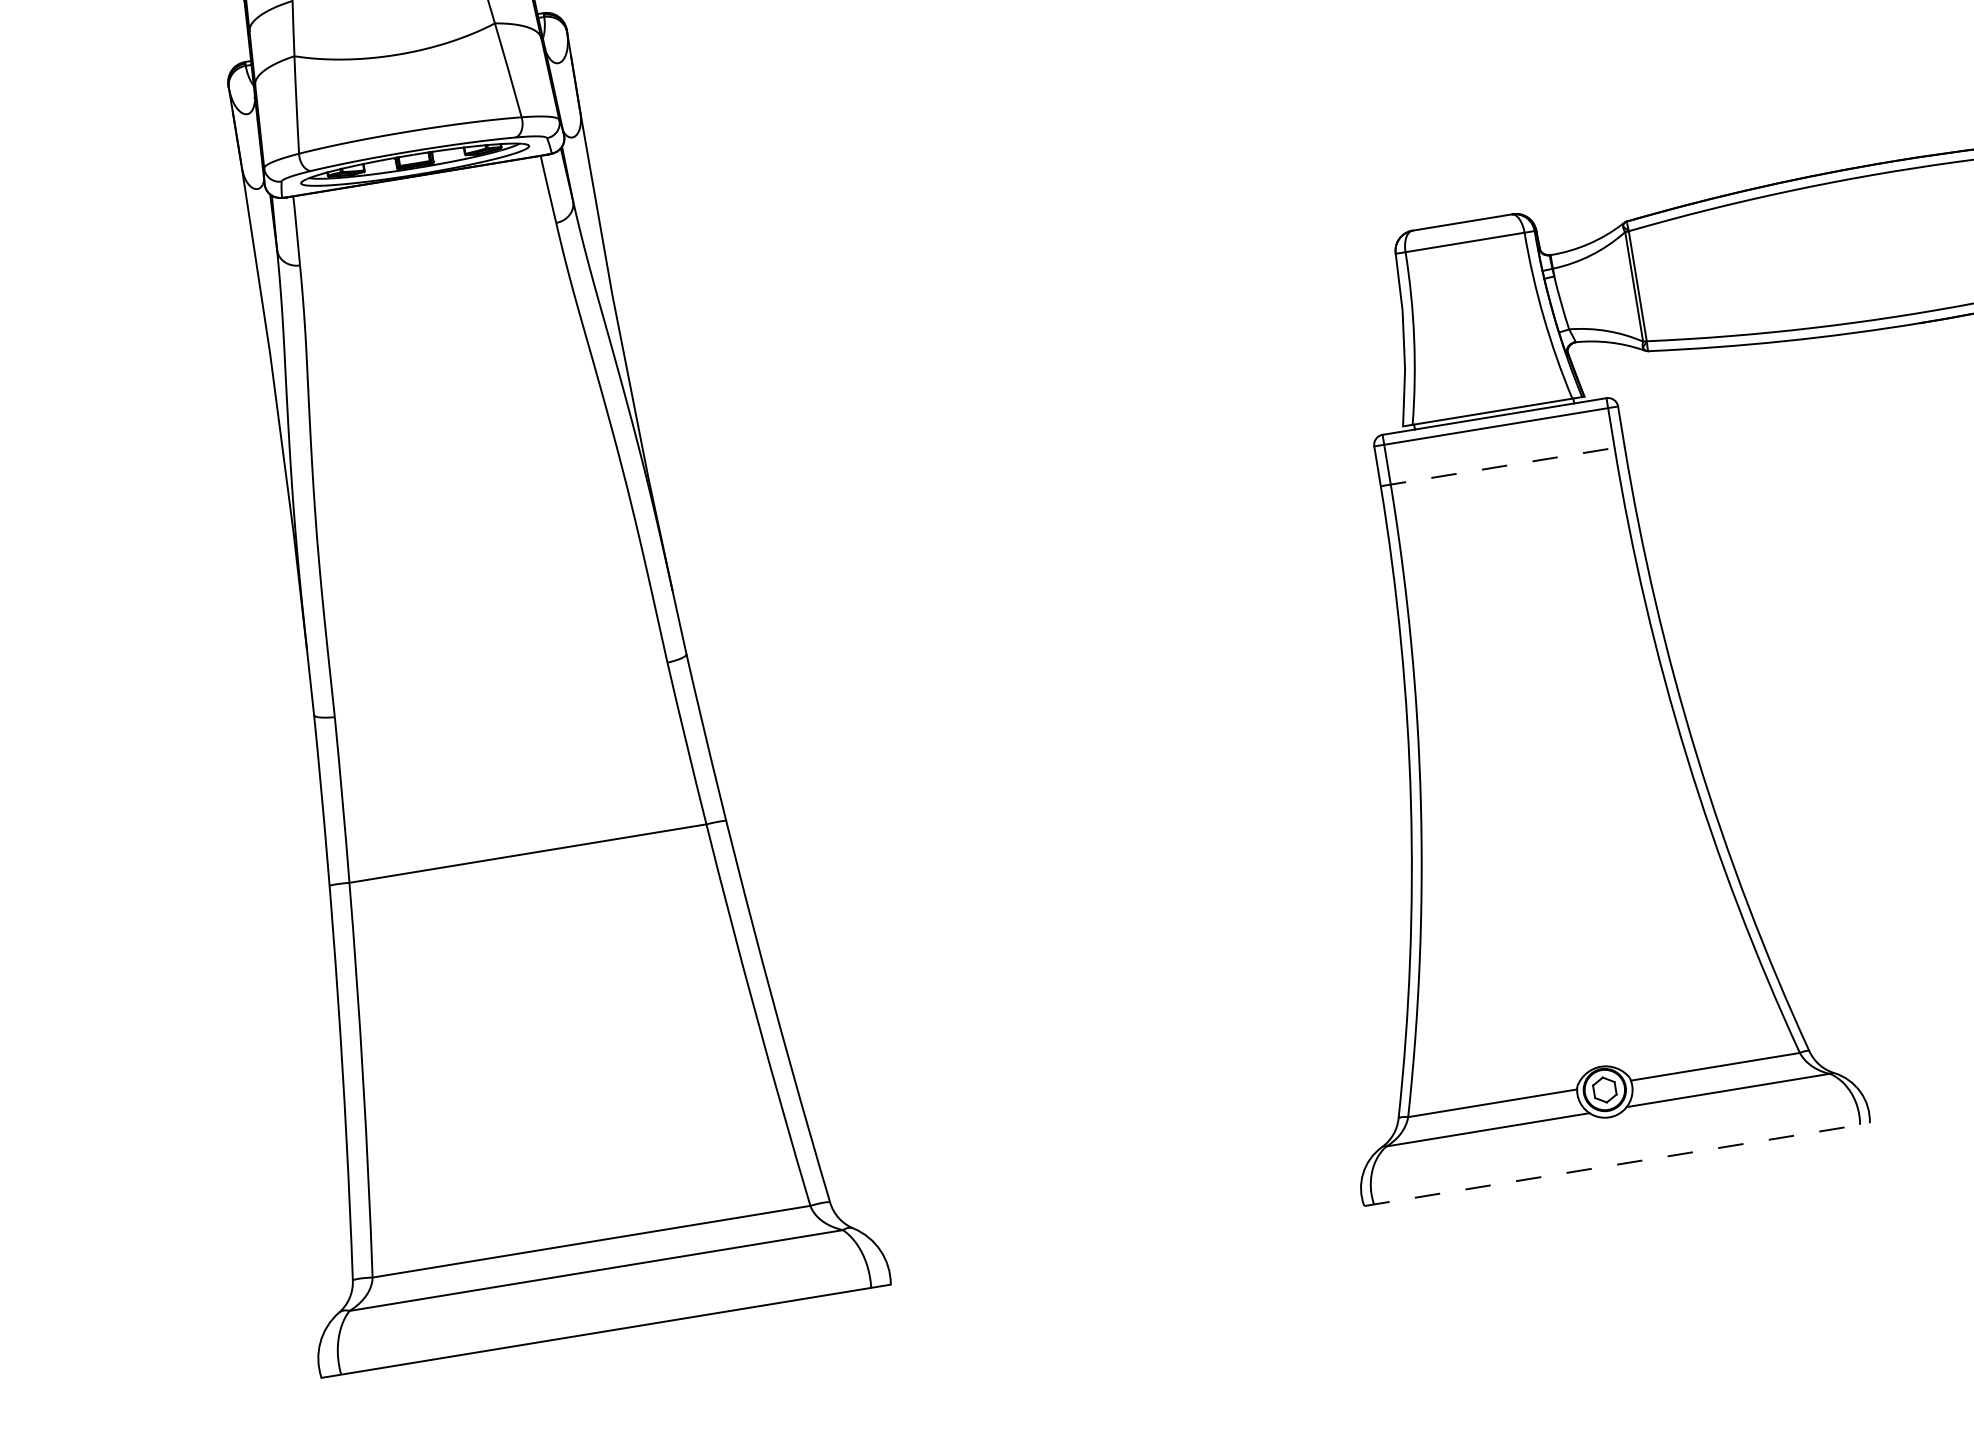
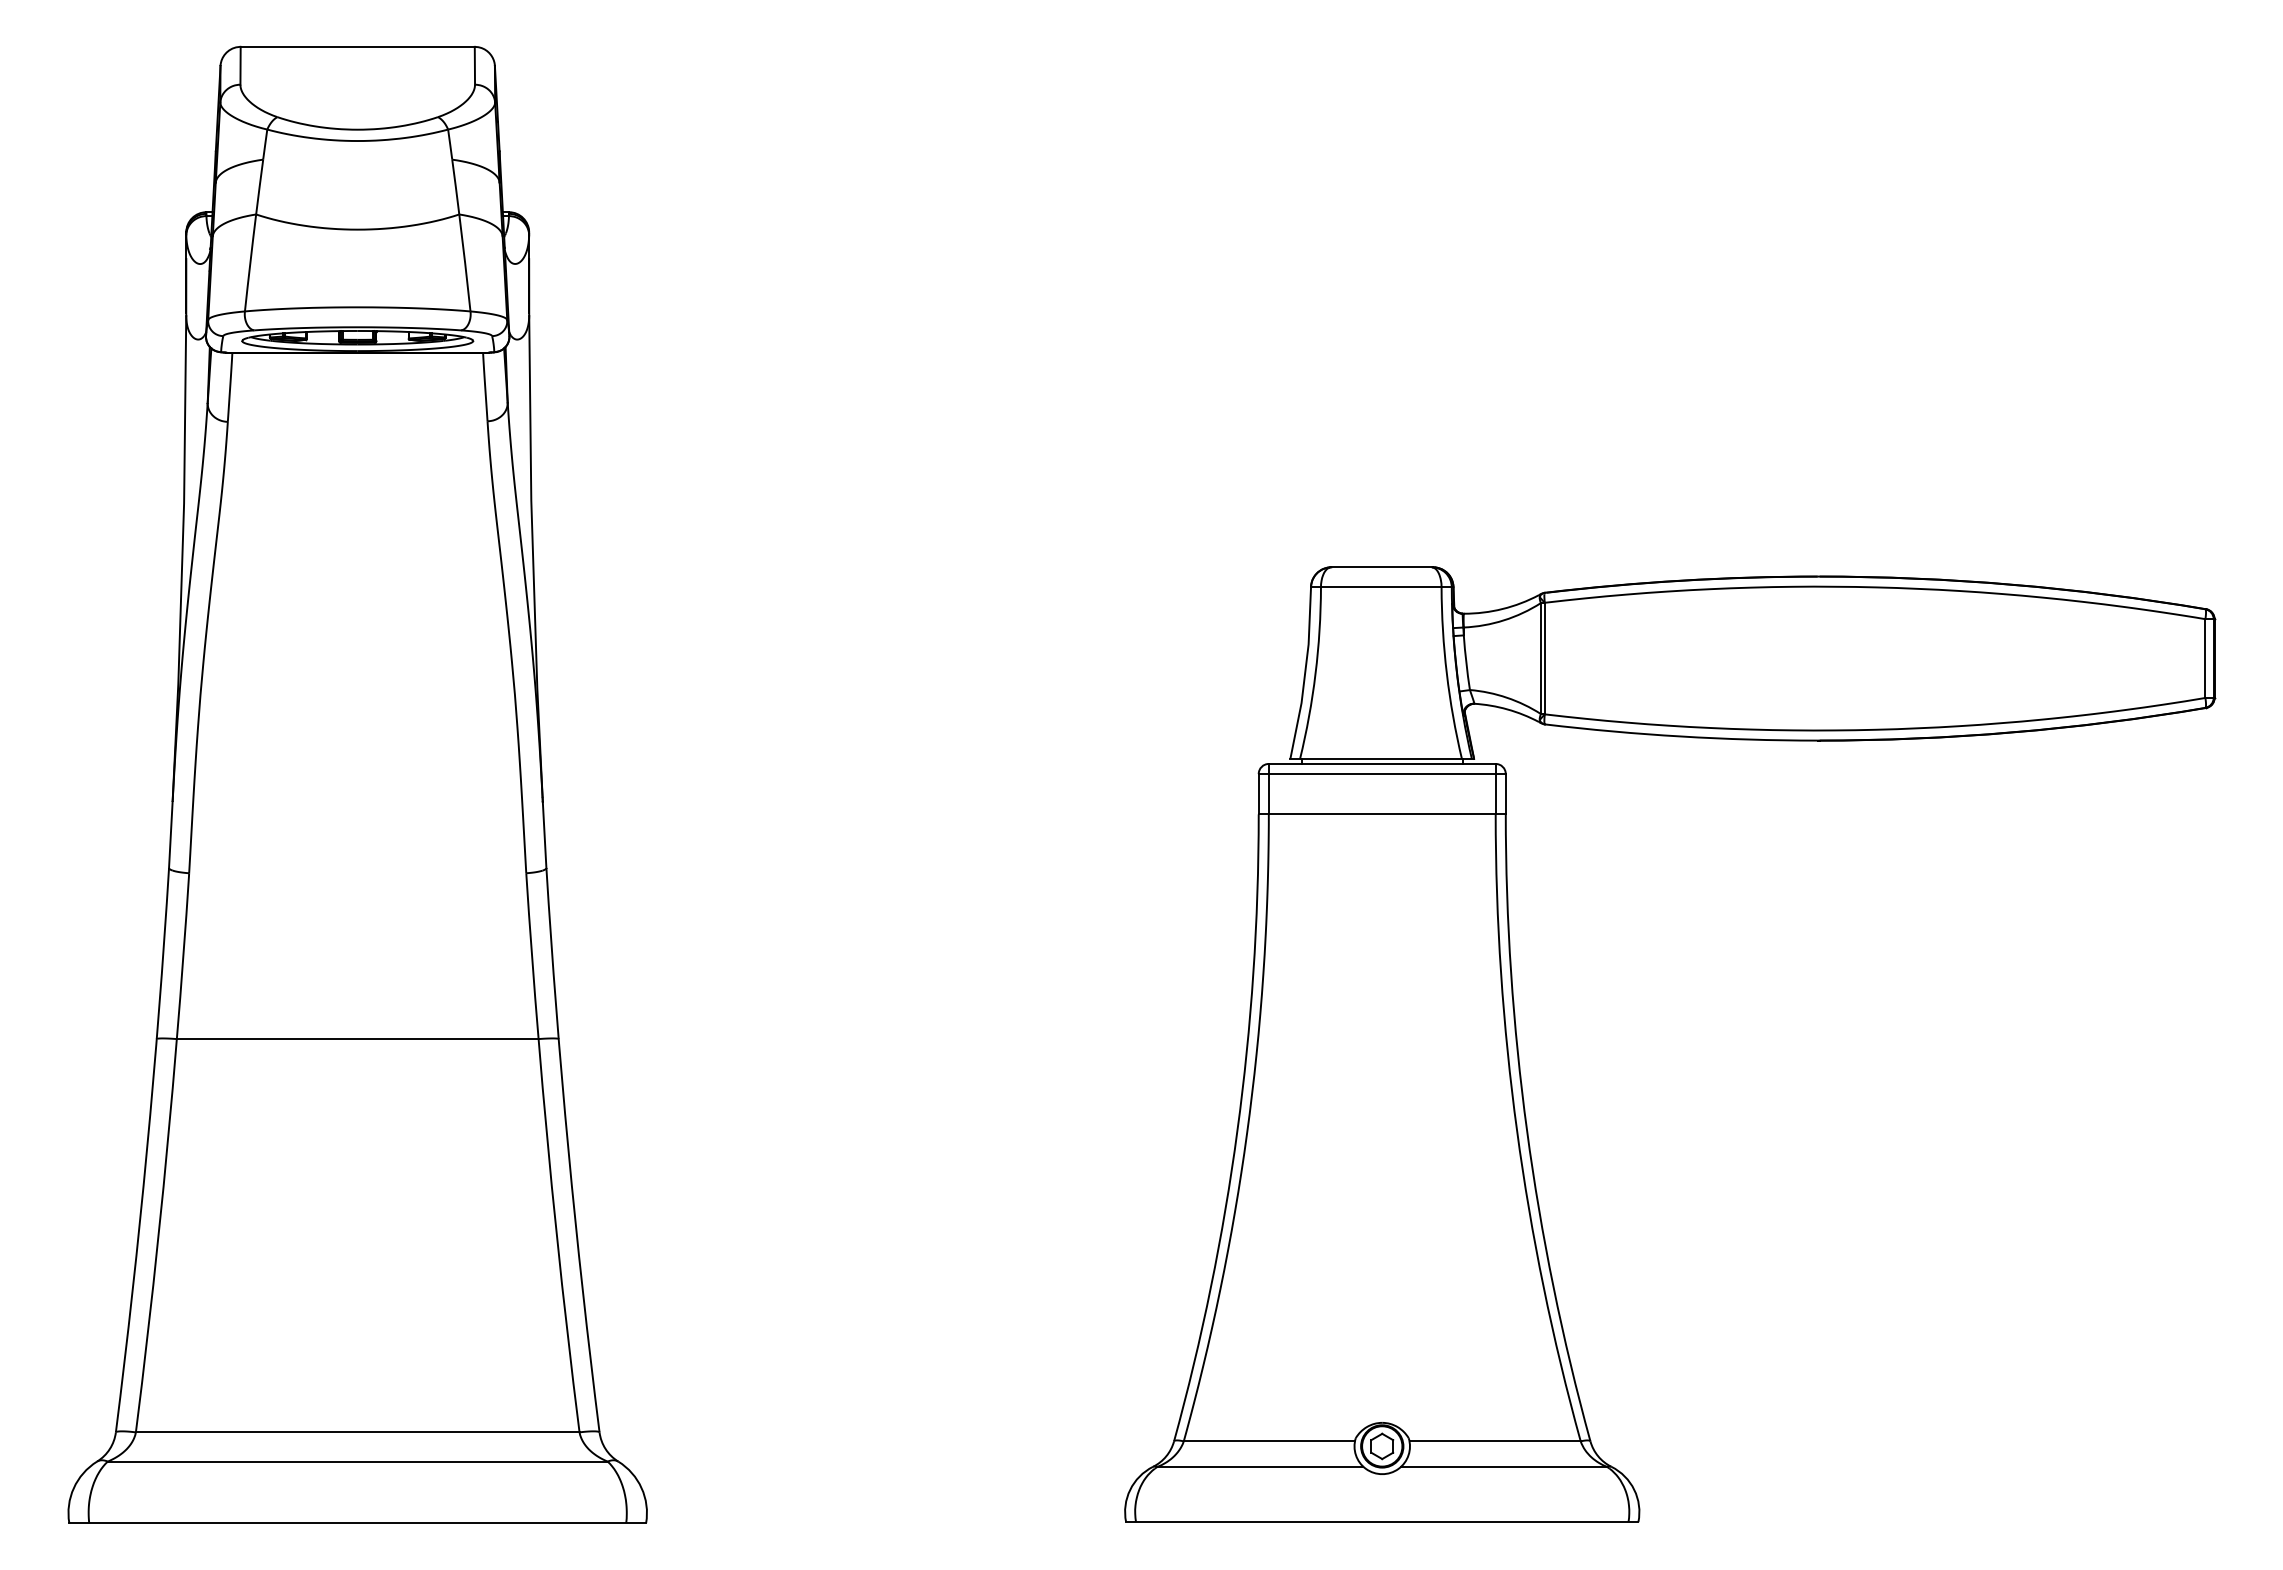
line: (1502, 466) -> (1382, 814), dashed -> solid
line: (1617, 1165) -> (1382, 1522), dashed -> solid

